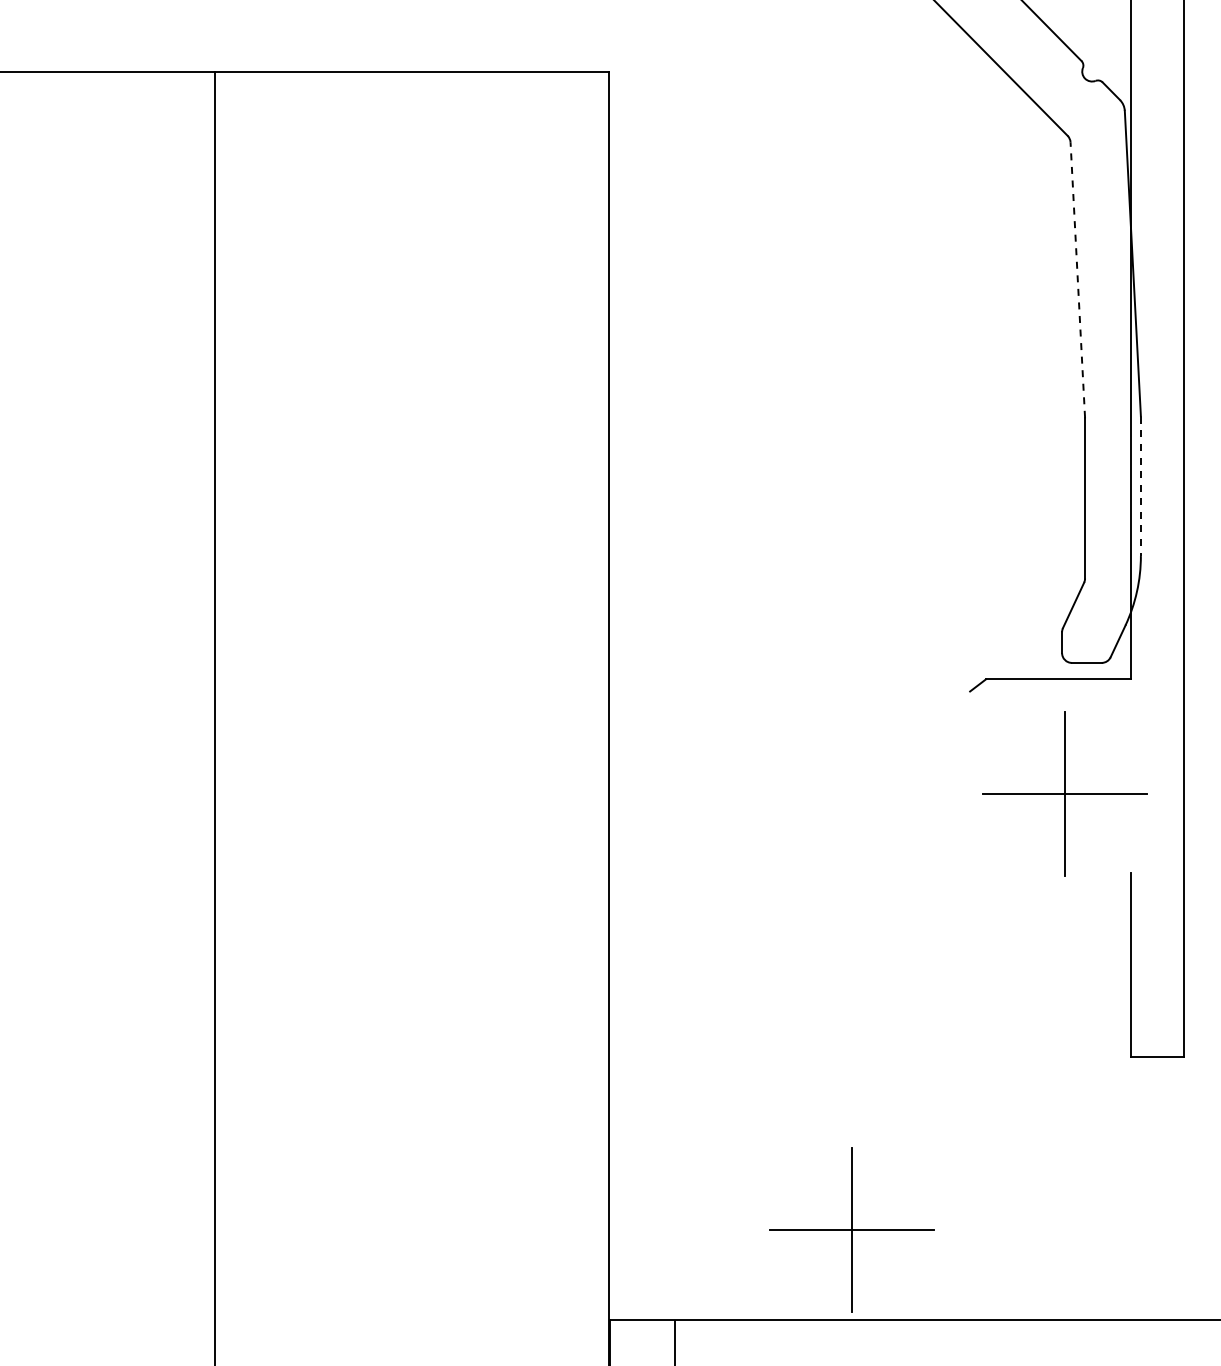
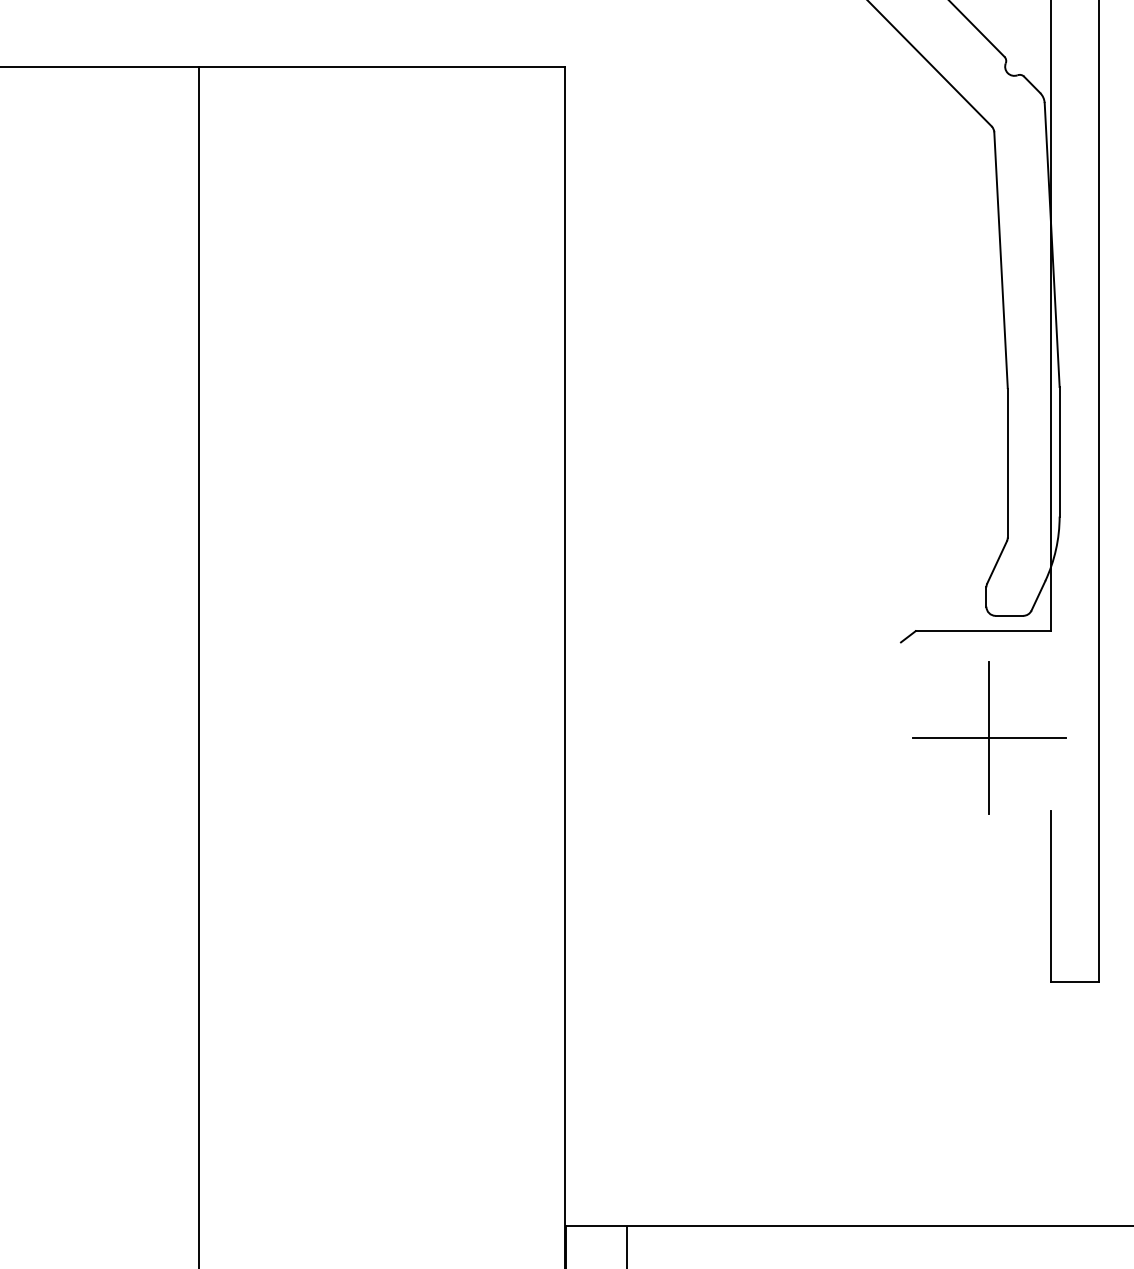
line: (1077, 280) -> (1000, 260), dashed -> solid
line: (1140, 486) -> (1059, 451), dashed -> solid
part: (851, 1229) -> (790, 1142), removed

